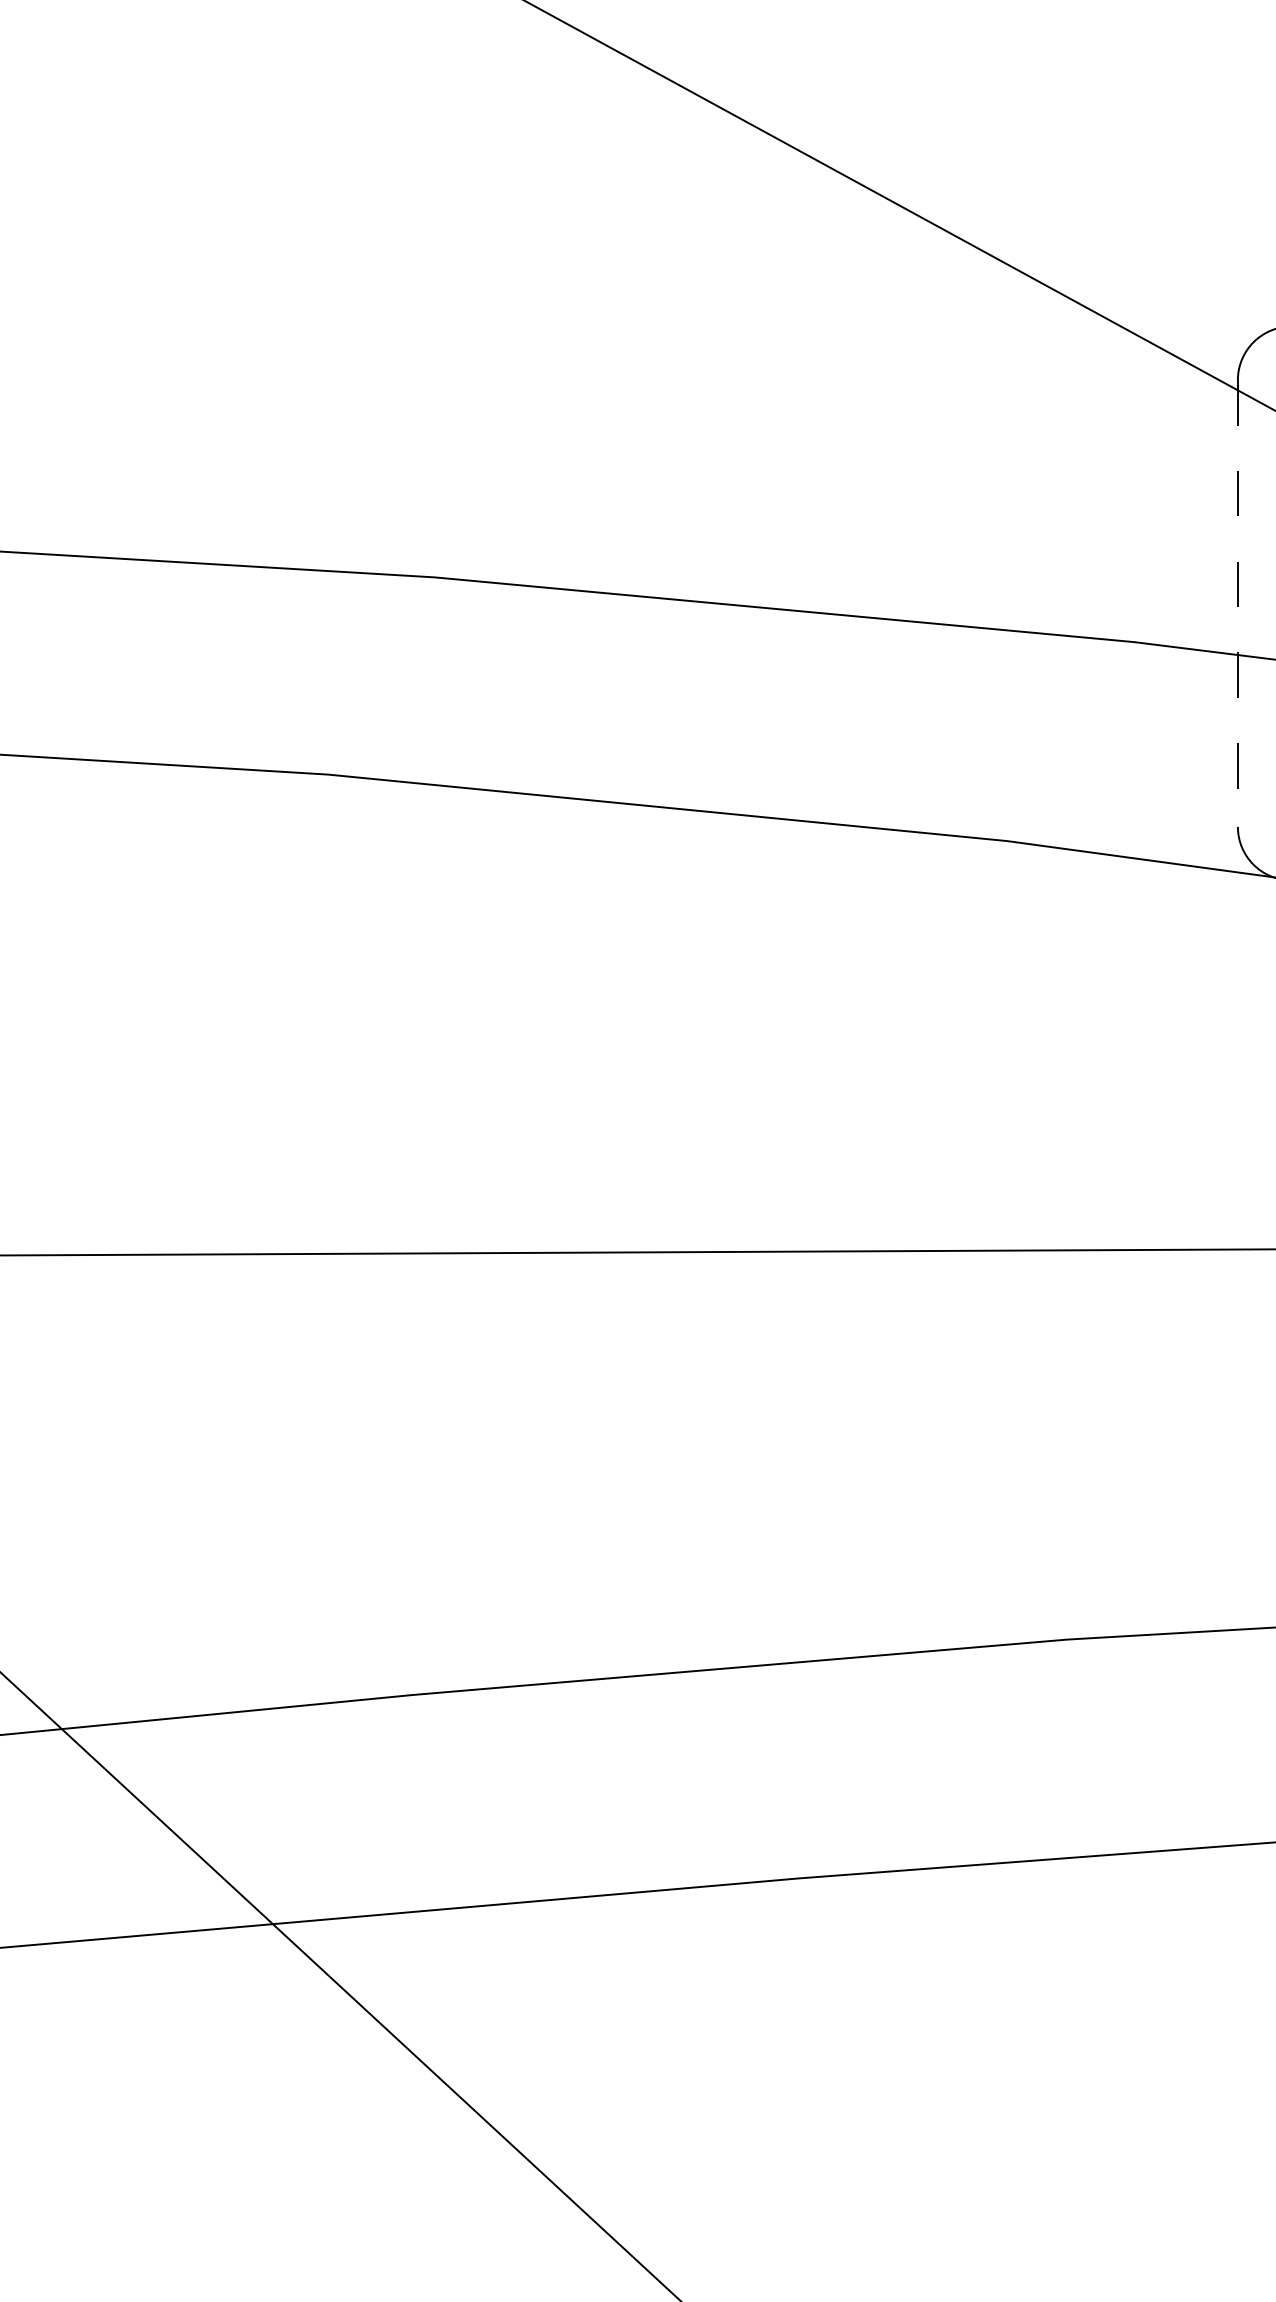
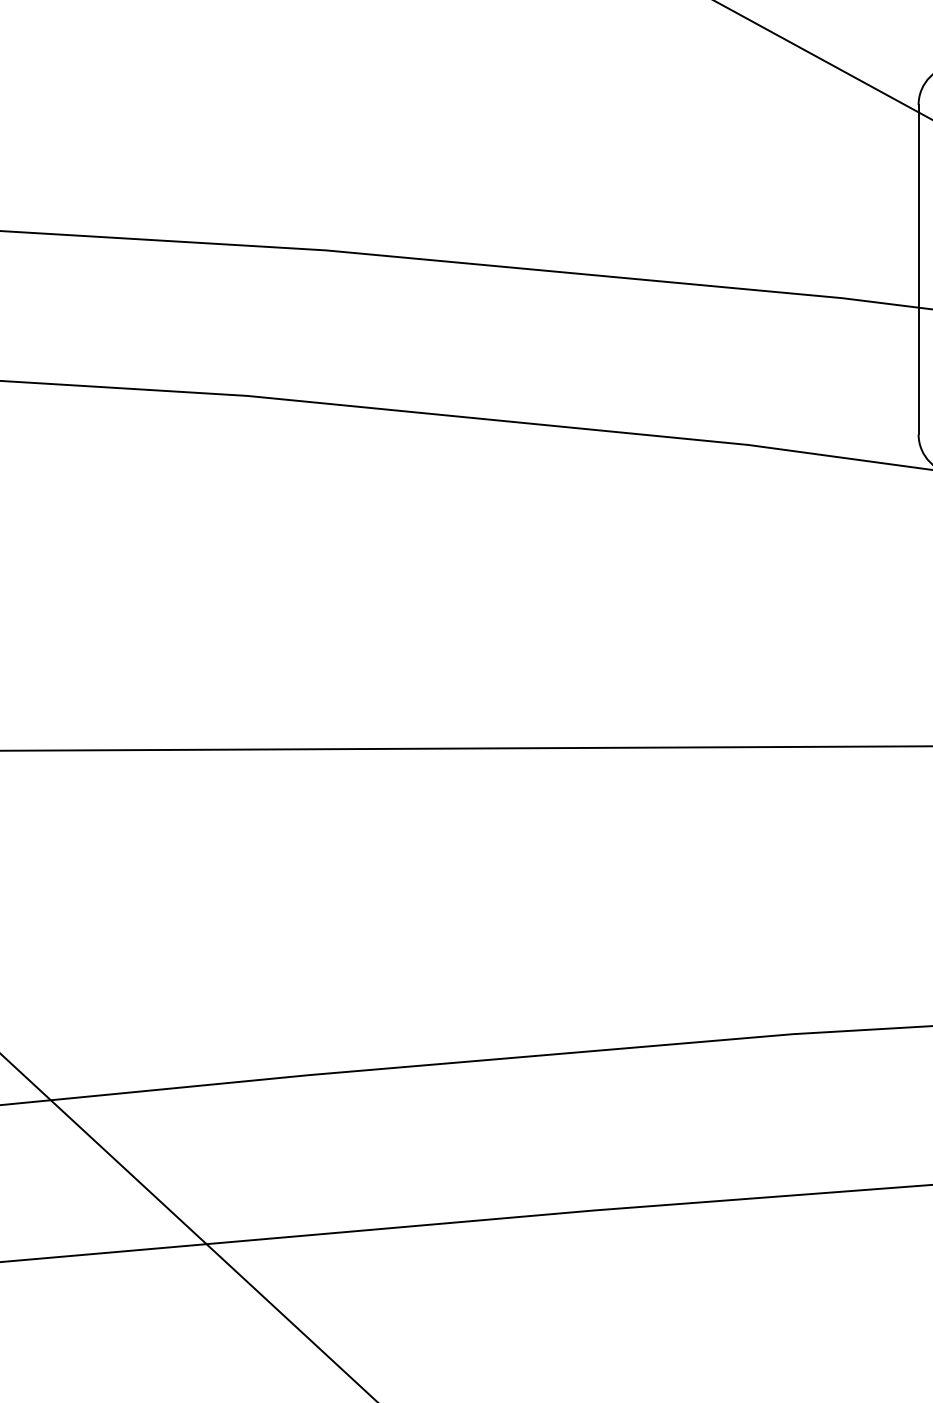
line: (1237, 604) -> (918, 270), dashed -> solid

